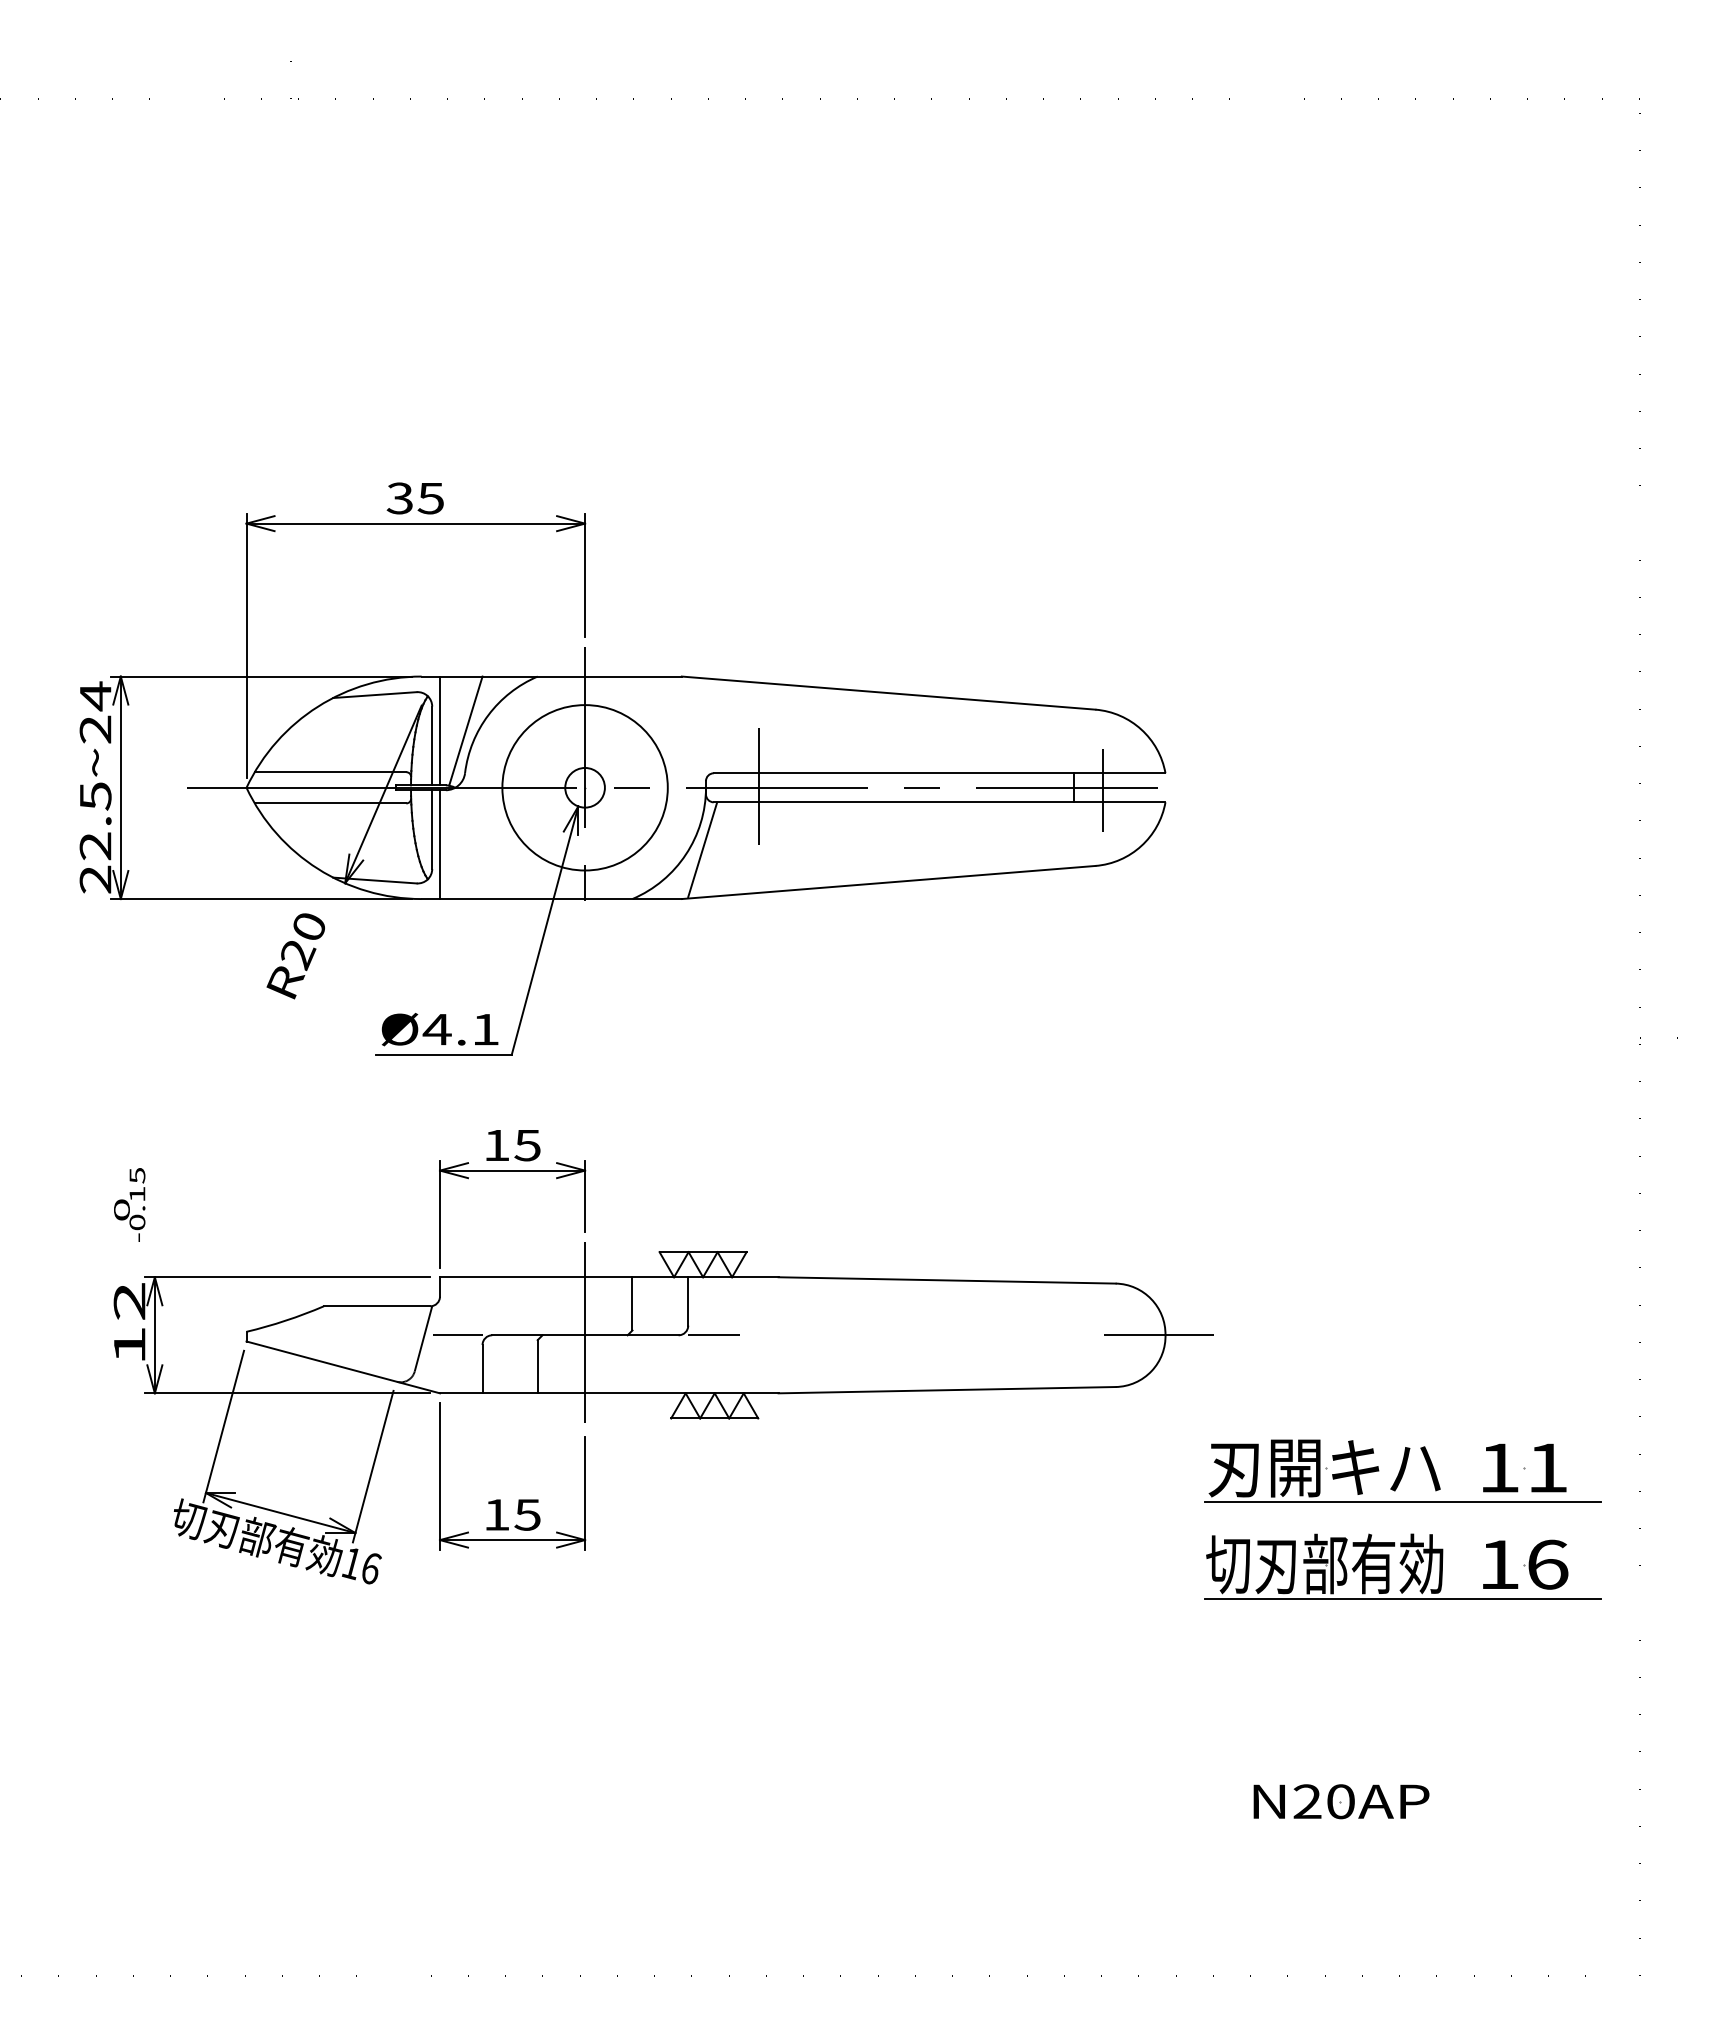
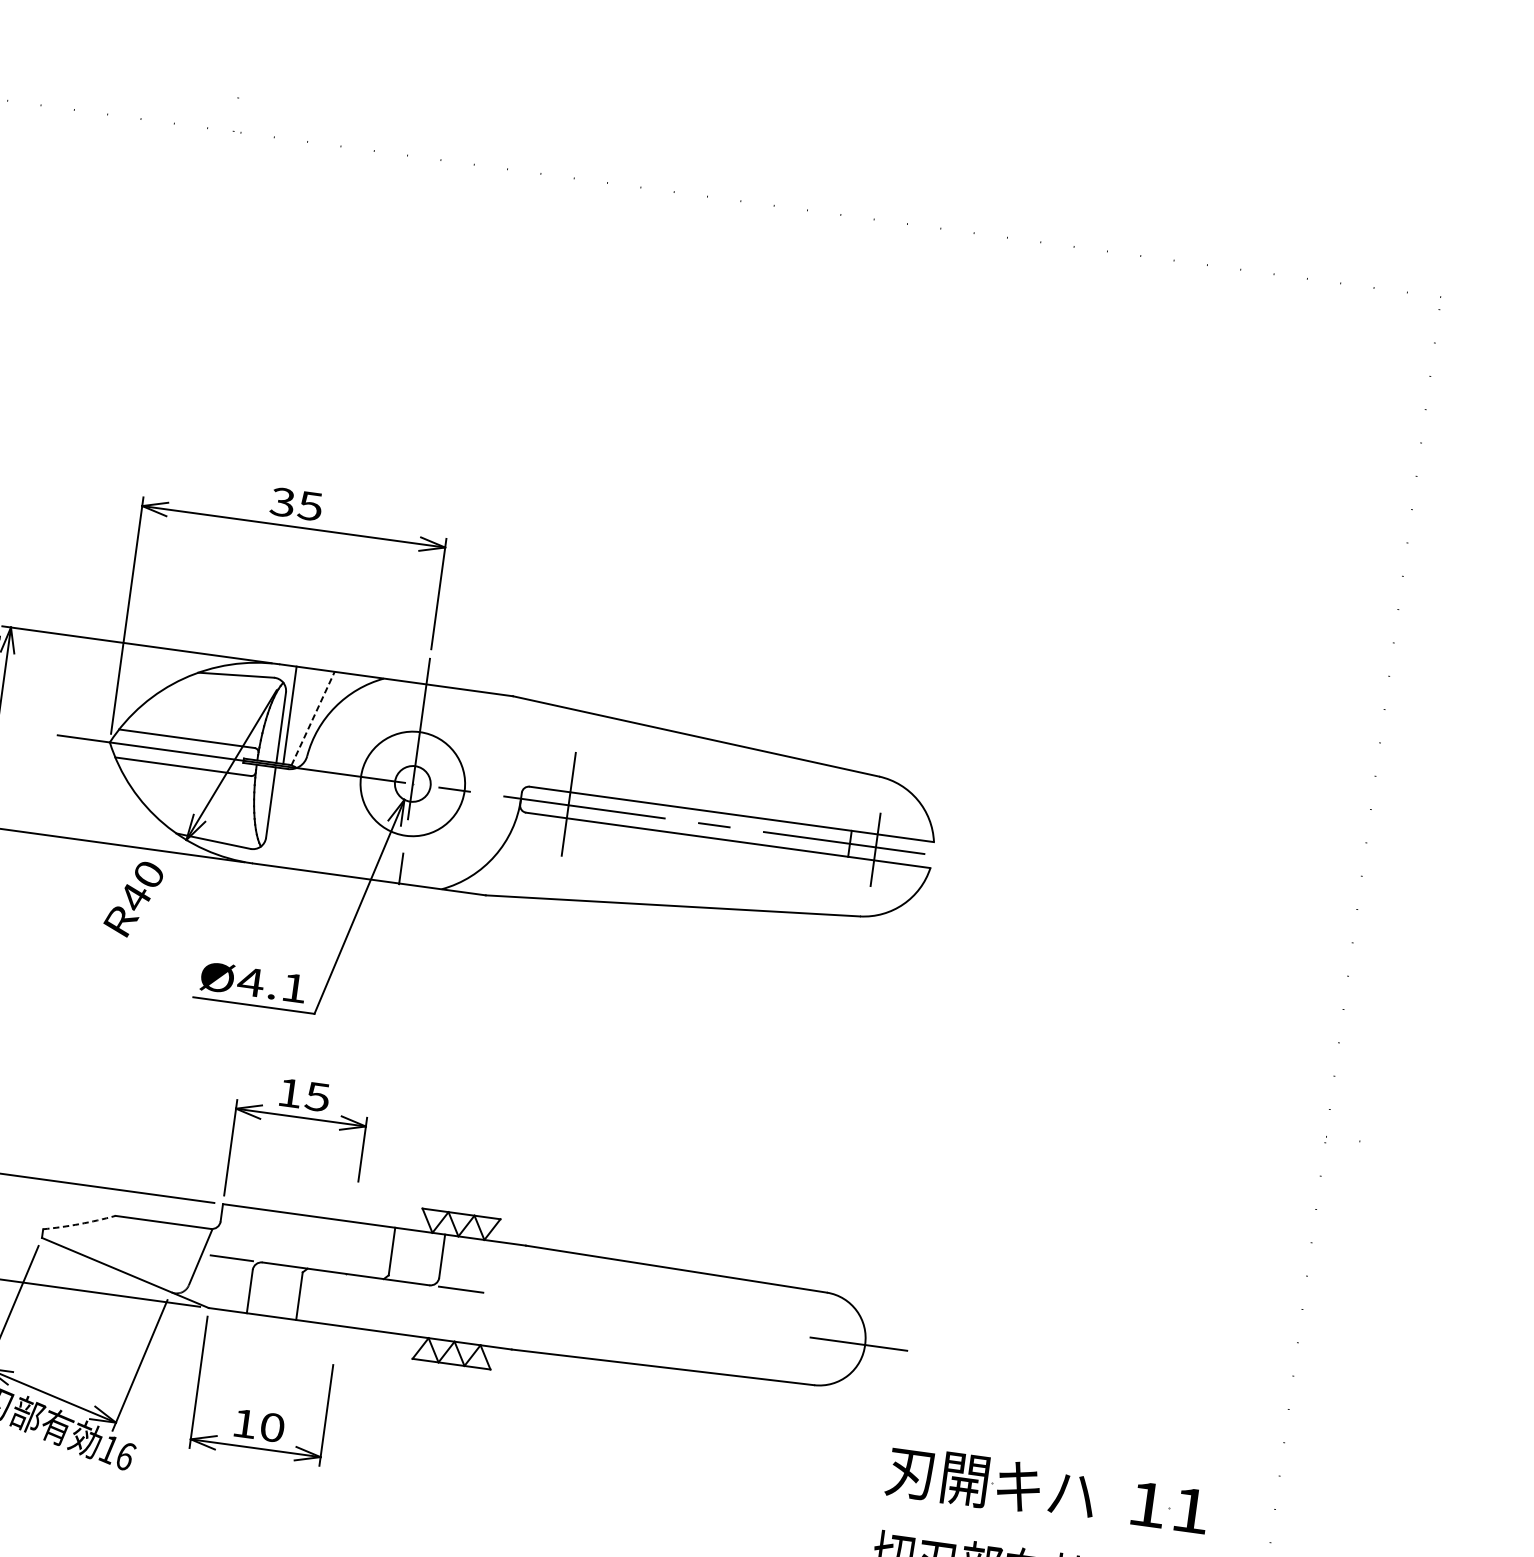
line: (466, 730) -> (313, 718), solid -> dashed
circle: (584, 787) -> (412, 783), size x0.7
line: (440, 844) -> (276, 816), removed
line: (702, 849) -> (510, 853), removed
text: (298, 955) -> (135, 898), R20 -> R40
arc: (285, 1320) -> (79, 1223), solid -> dashed
line: (585, 1334) -> (346, 1273), removed
line: (1402, 1501) -> (1056, 1522), removed
text: (527, 1514) -> (272, 1427), 15 -> 10

